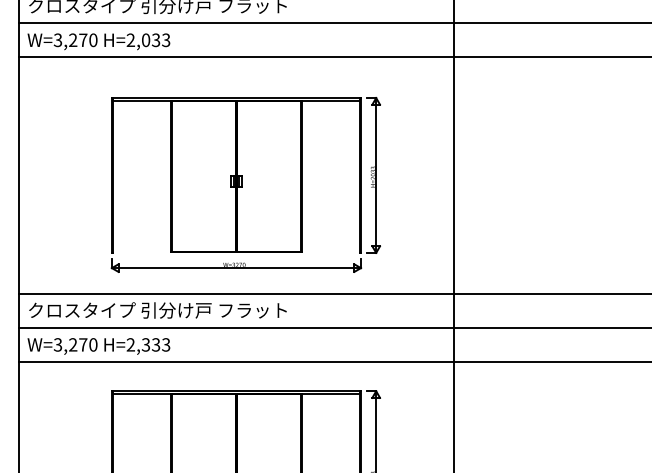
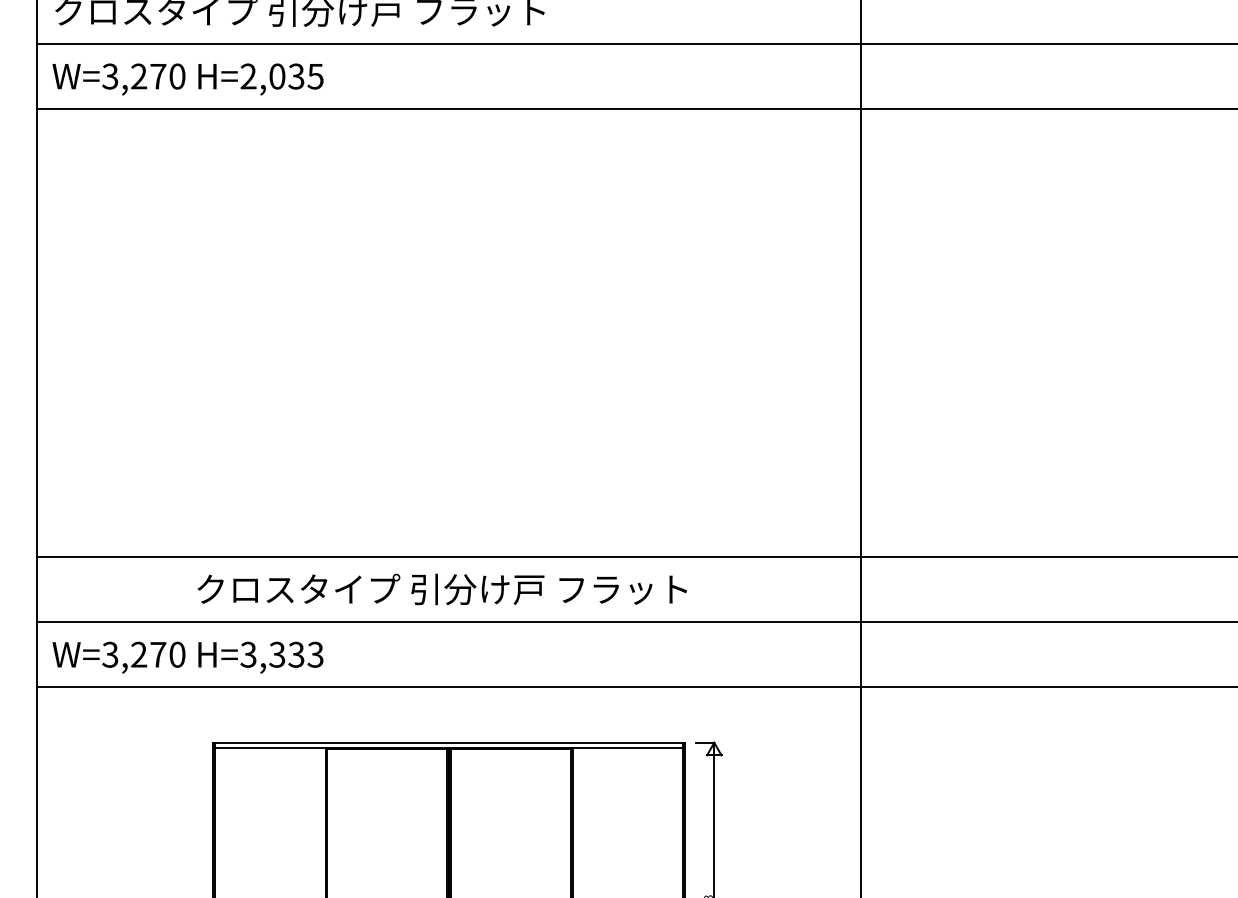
text: (166, 39) -> (316, 75), H=2,033 -> H=2,035
part: (245, 184) -> (466, 350), removed
text: (157, 310) -> (441, 589), moved
text: (130, 344) -> (247, 653), H=2,333 -> H=3,333

